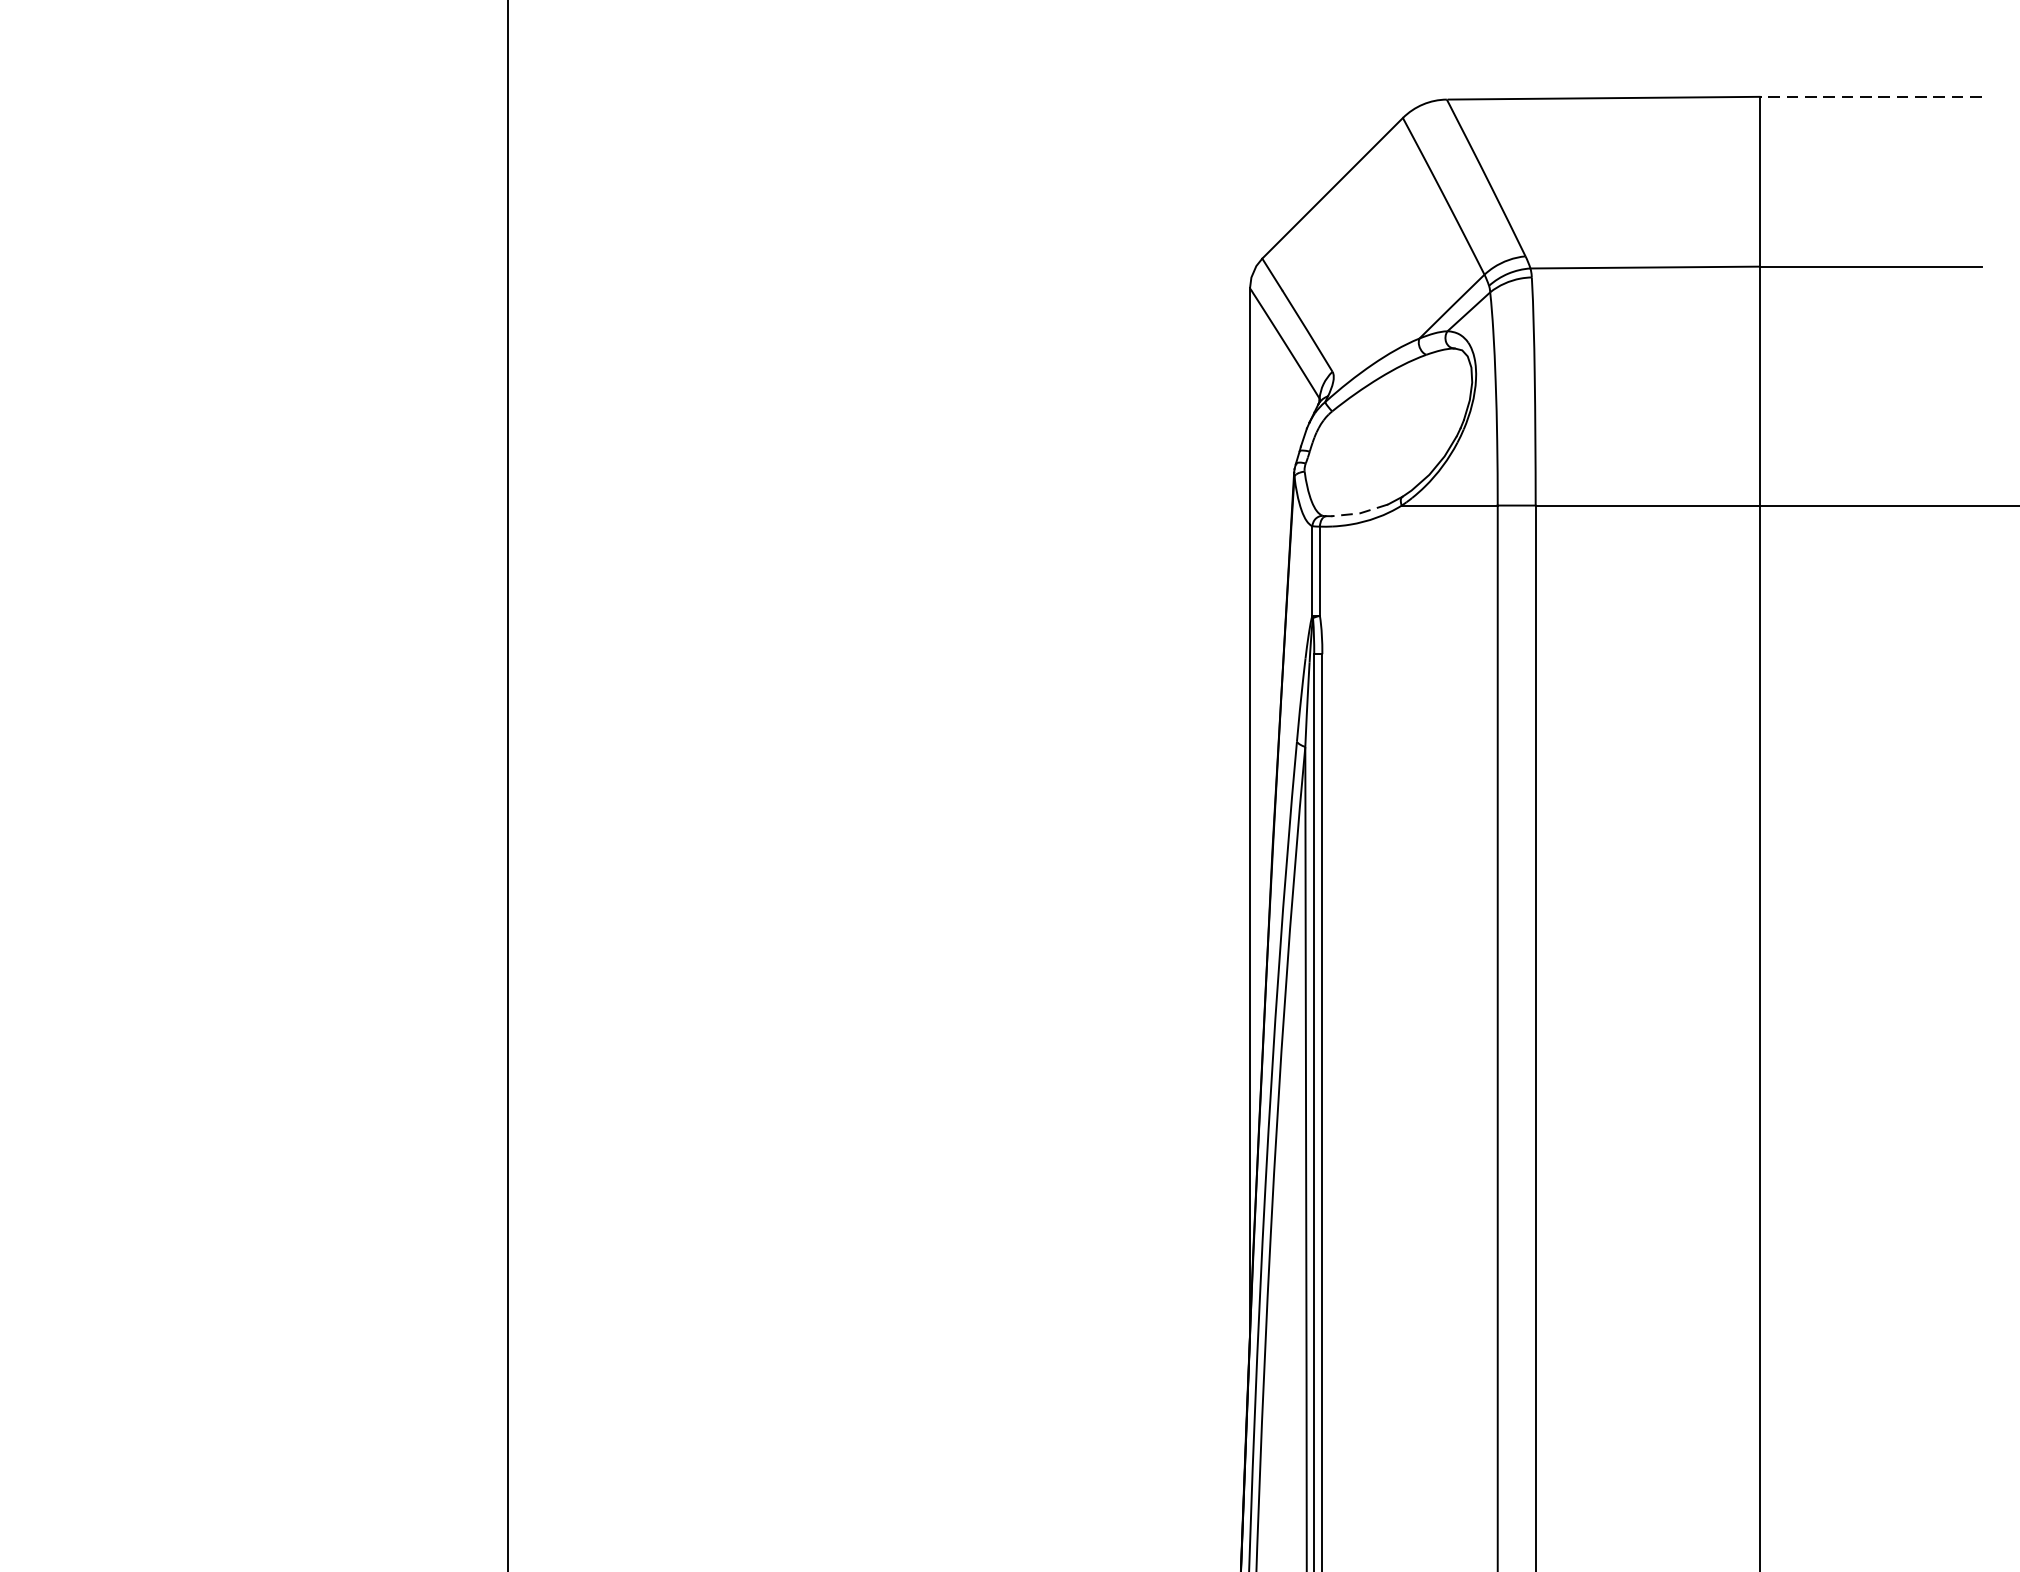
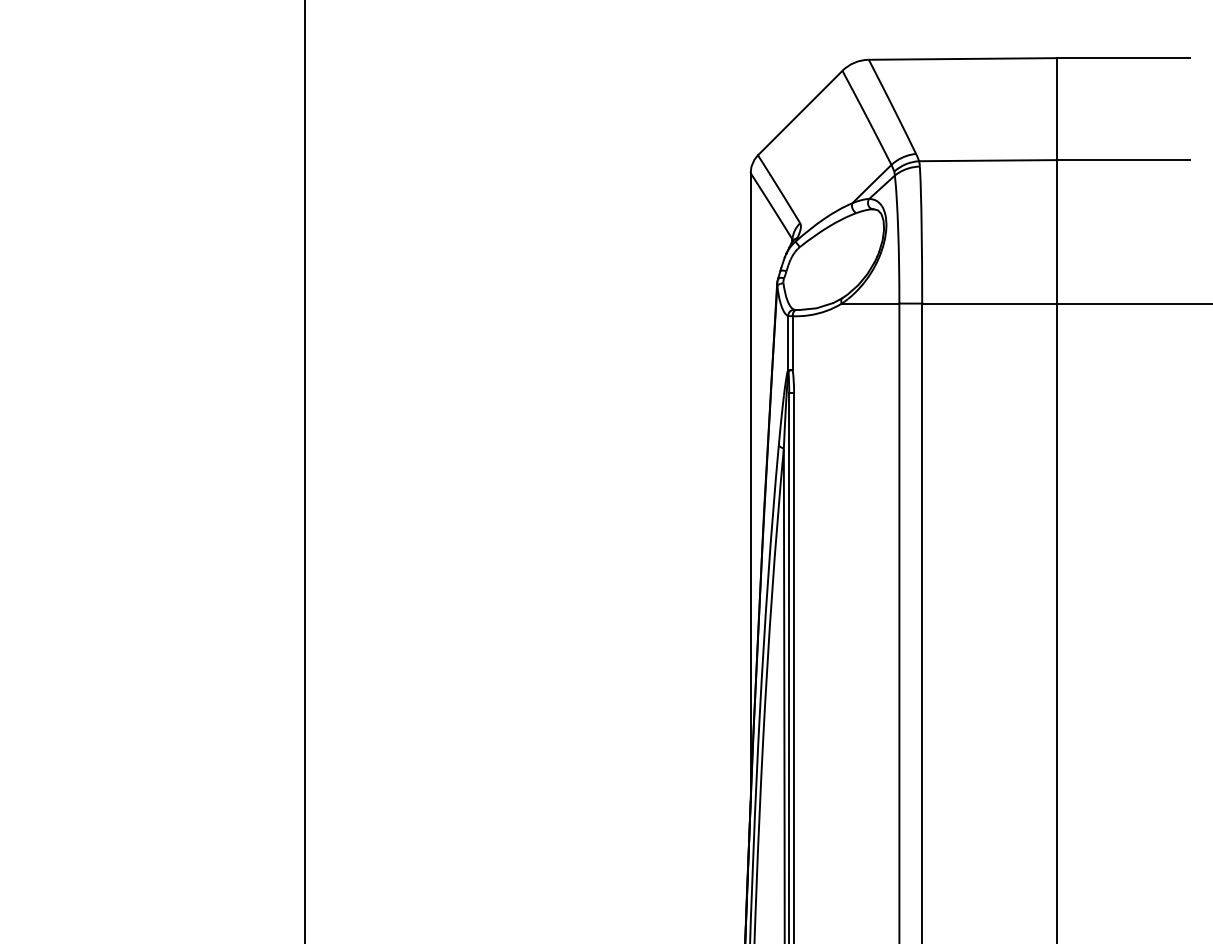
line: (1870, 97) -> (1123, 58), dashed -> solid
line: (1359, 513) -> (816, 308), dashed -> solid

